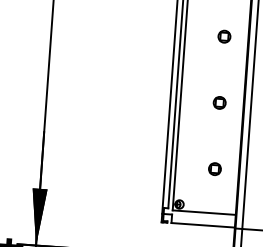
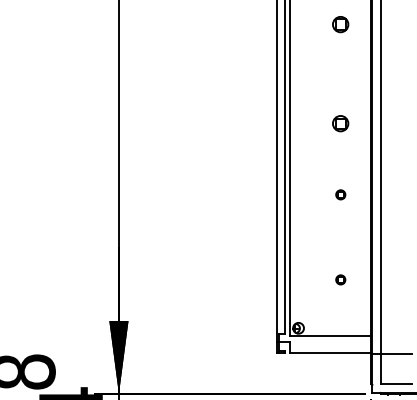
part: (224, 36) -> (340, 123), moved
part: (219, 102) -> (340, 194), size x0.6
part: (214, 168) -> (340, 279), size x0.6

